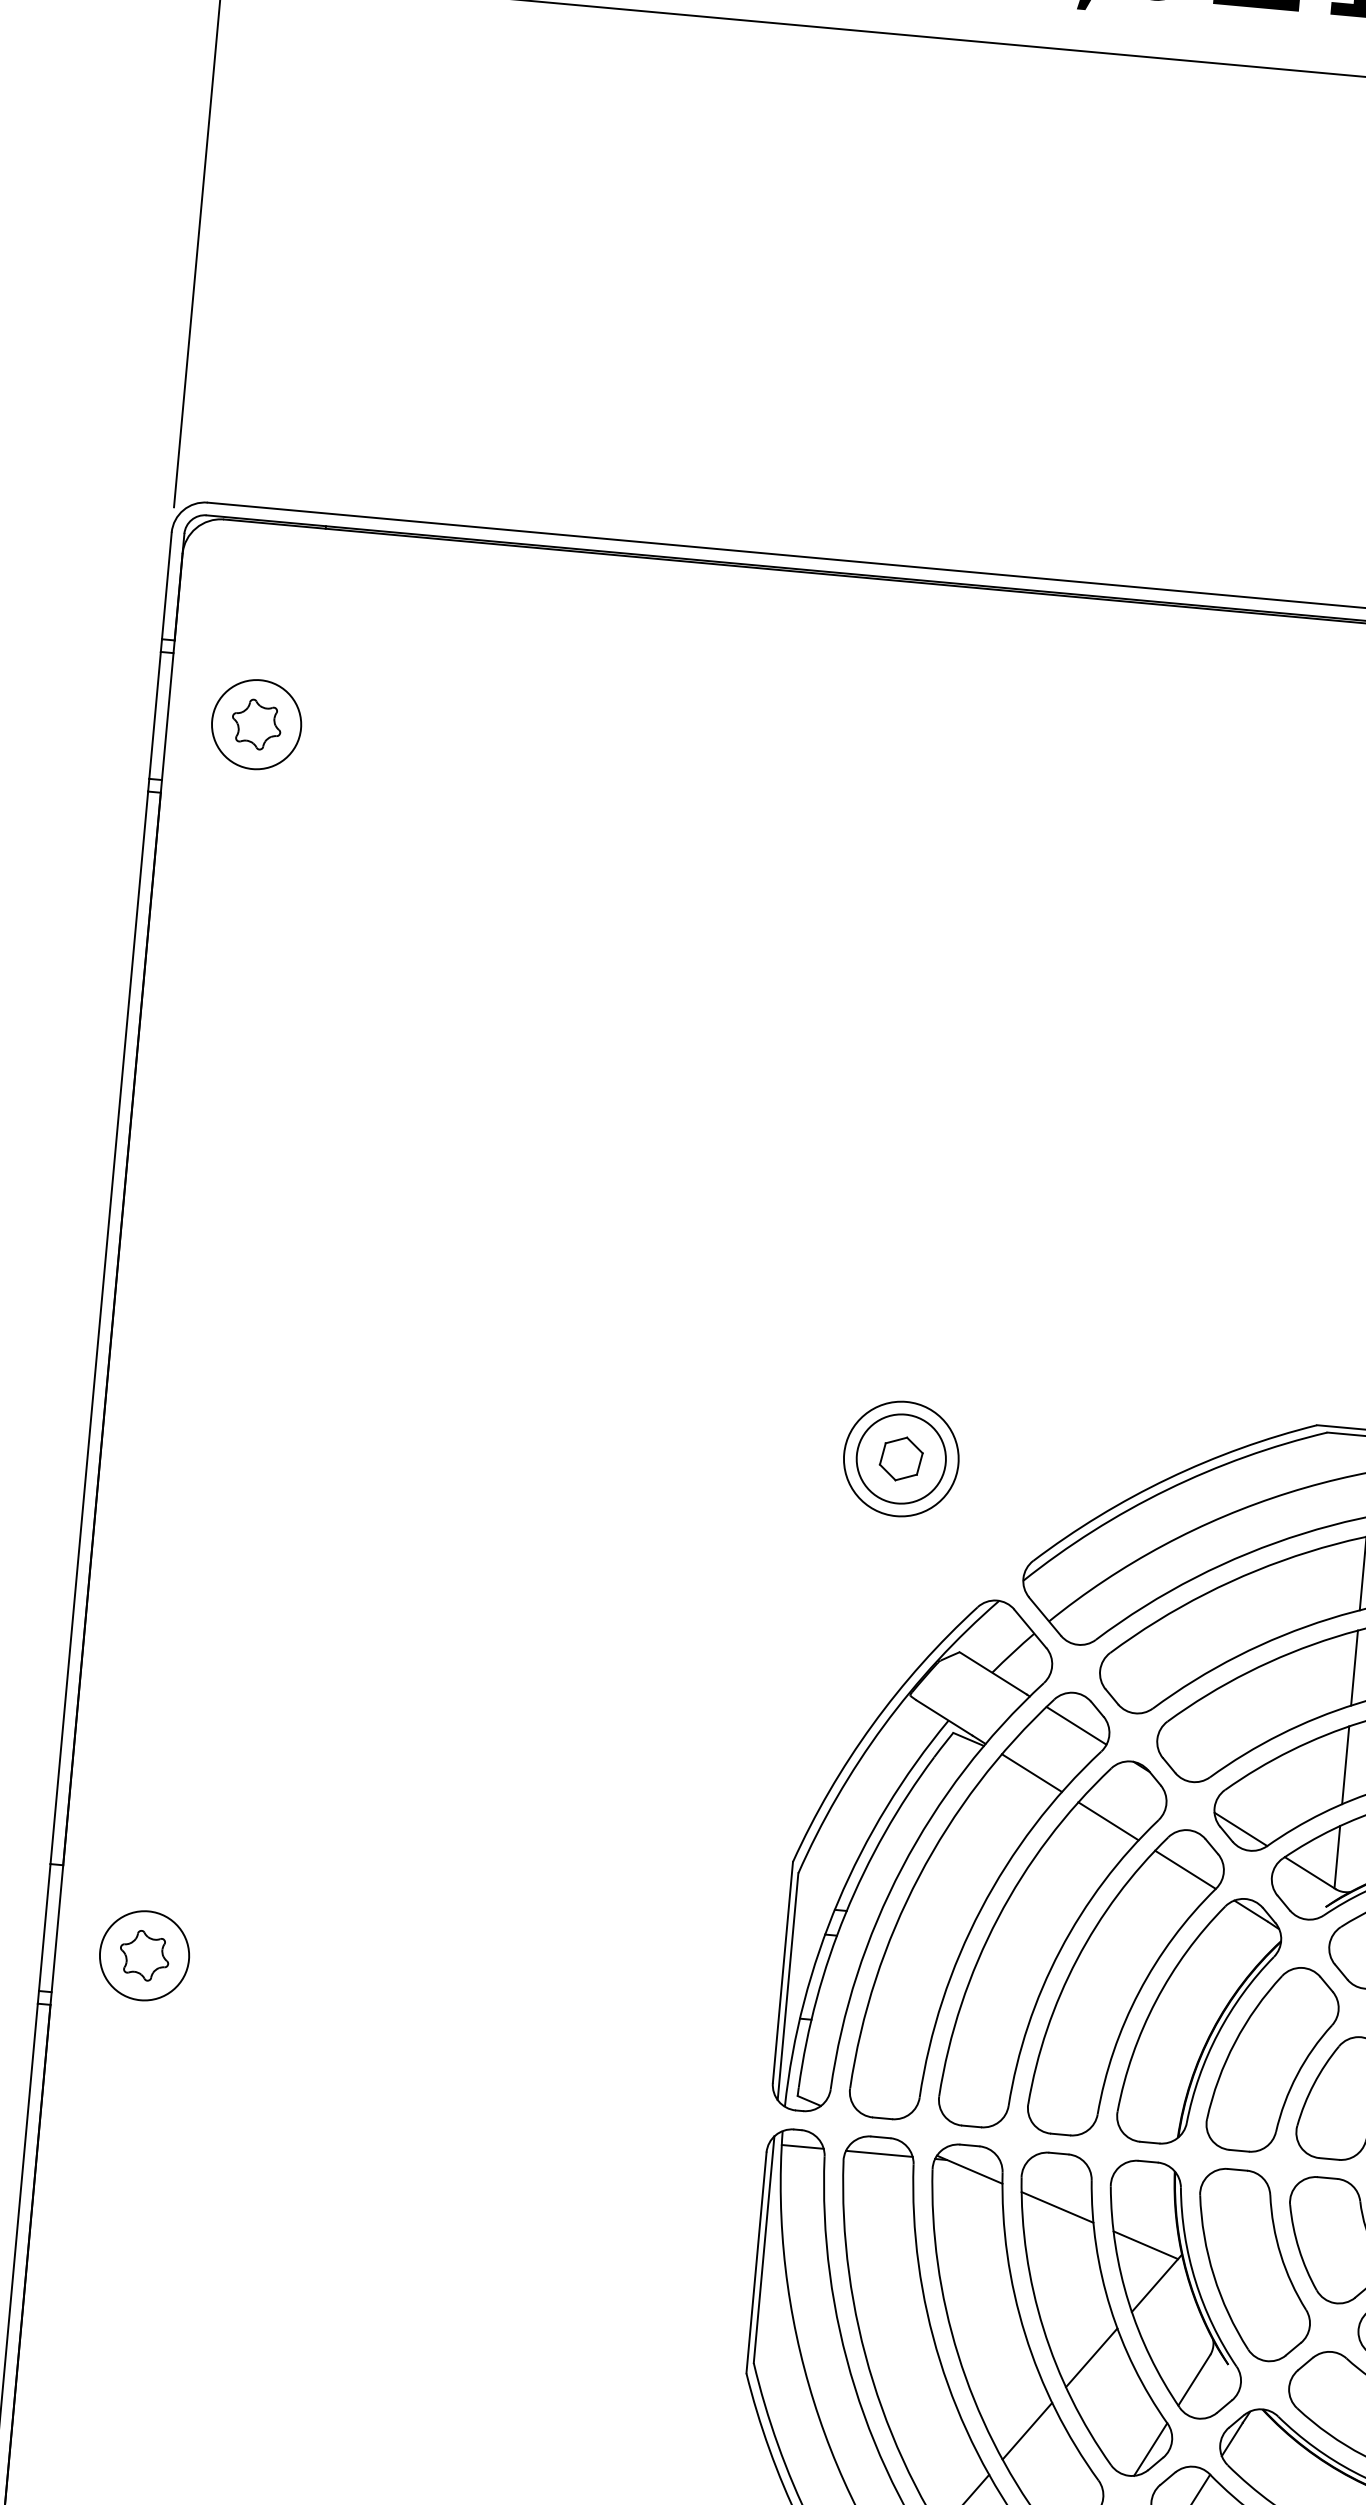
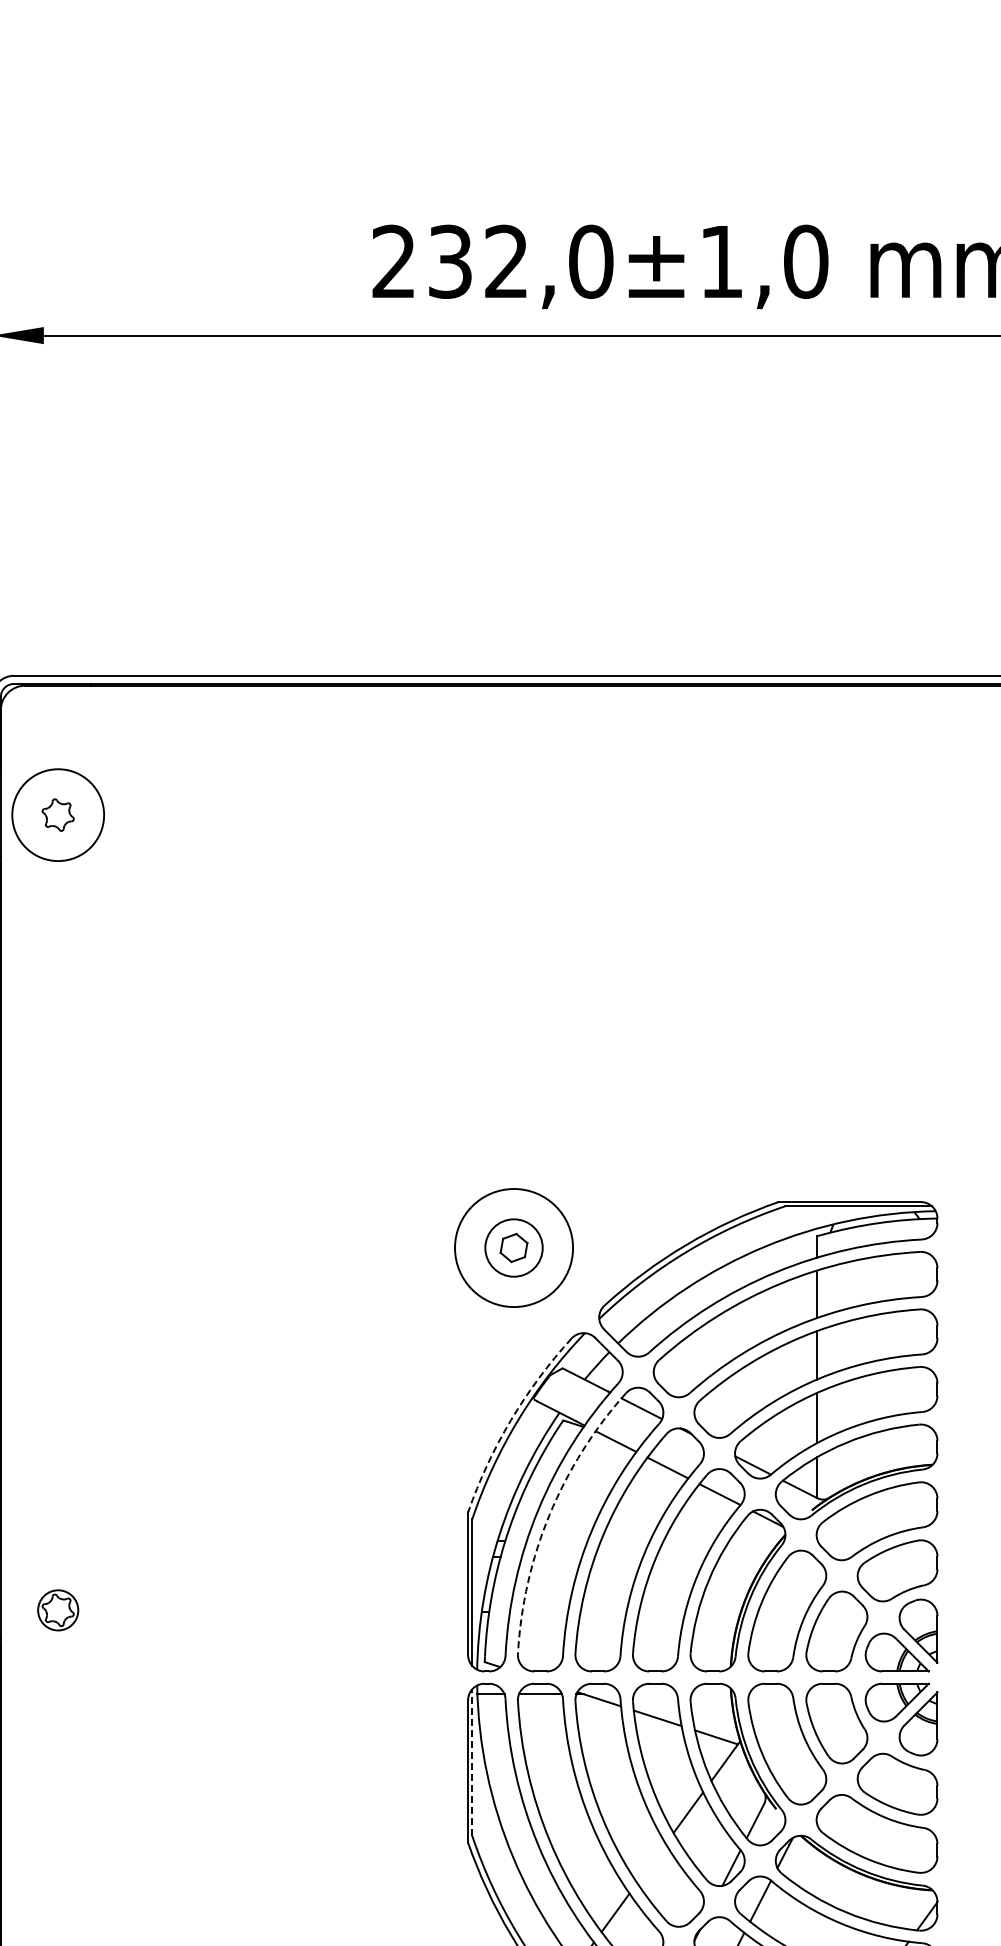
circle: (255, 723) -> (57, 814), size x1.6
circle: (900, 1458) -> (513, 1247), size x1.6
arc: (873, 1725) -> (511, 1420), solid -> dashed
arc: (918, 1876) -> (549, 1514), solid -> dashed
circle: (143, 1955) -> (57, 1610), size x0.7
line: (764, 2249) -> (472, 1762), solid -> dashed
line: (1027, 2431) -> (651, 1863), removed

